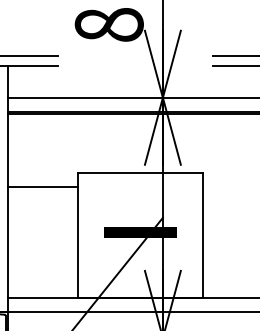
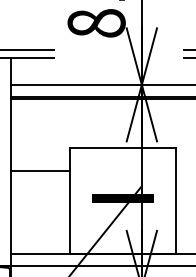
line: (42, 186) -> (40, 170), moved

